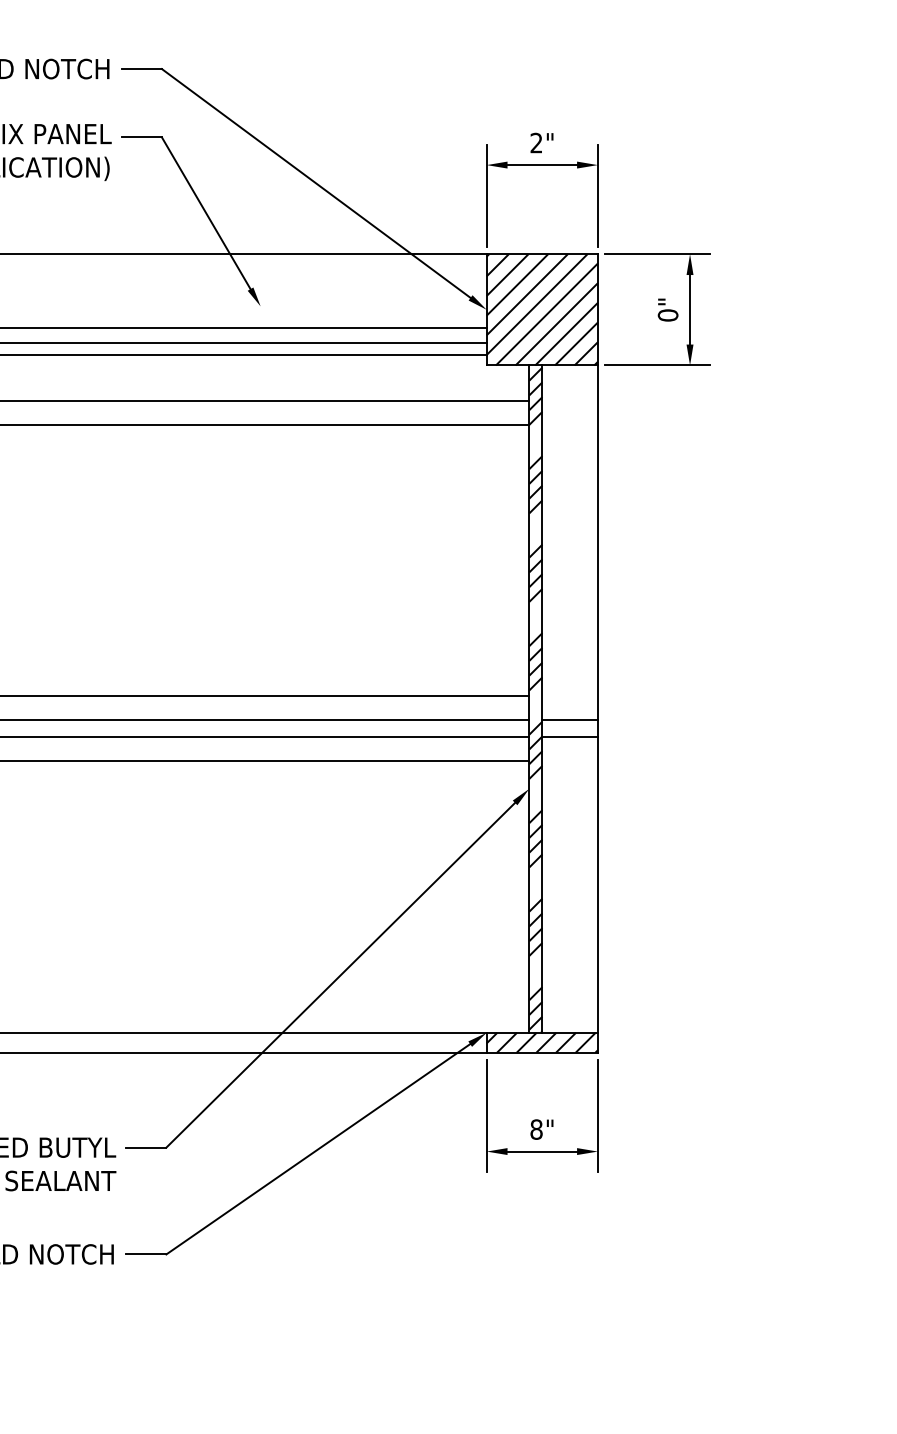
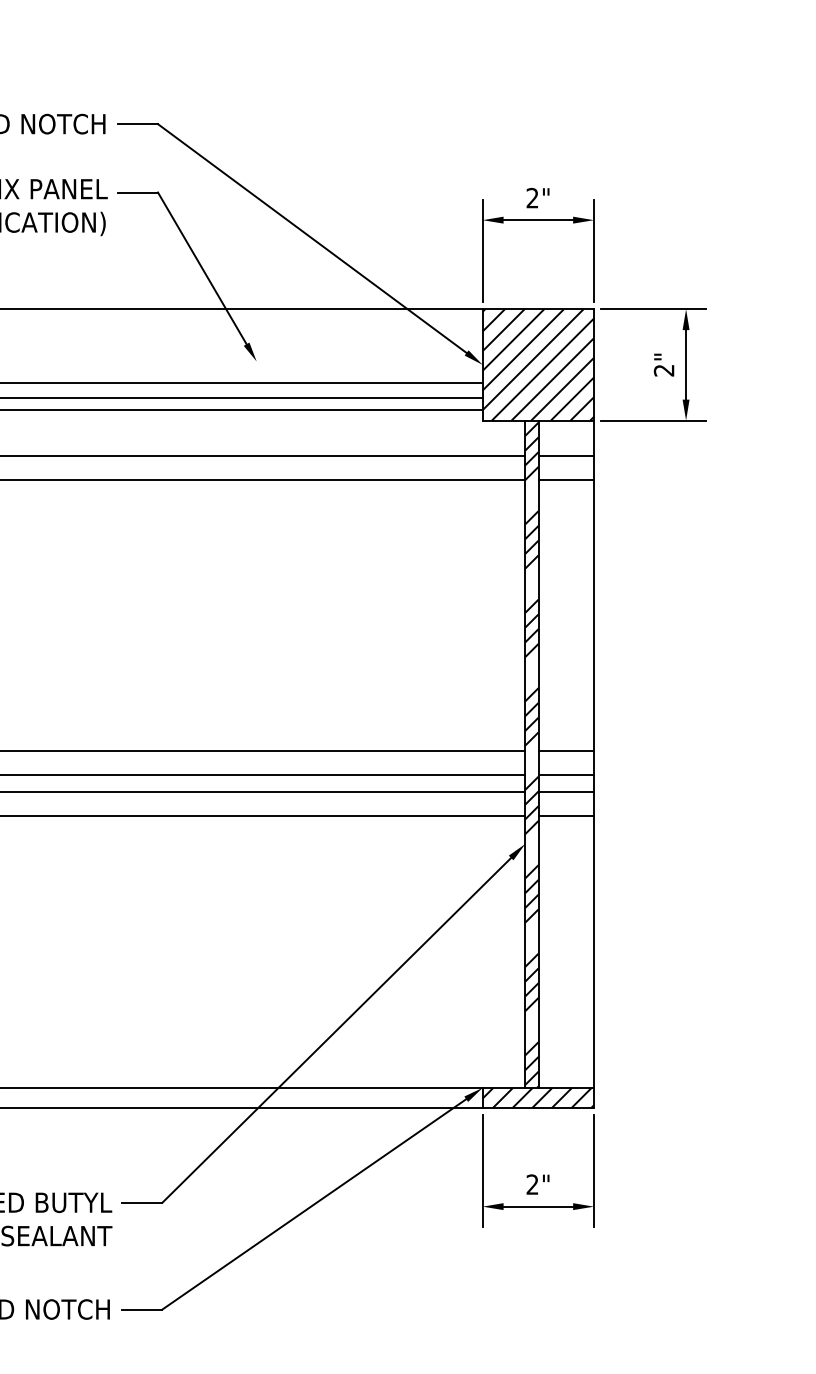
text: (667, 315) -> (663, 370), 0" -> 2"
line: (569, 400) -> (565, 455), added
line: (569, 424) -> (565, 479), added
line: (569, 696) -> (565, 751), added
line: (569, 761) -> (565, 816), added
text: (536, 1129) -> (532, 1184), 8" -> 2"

